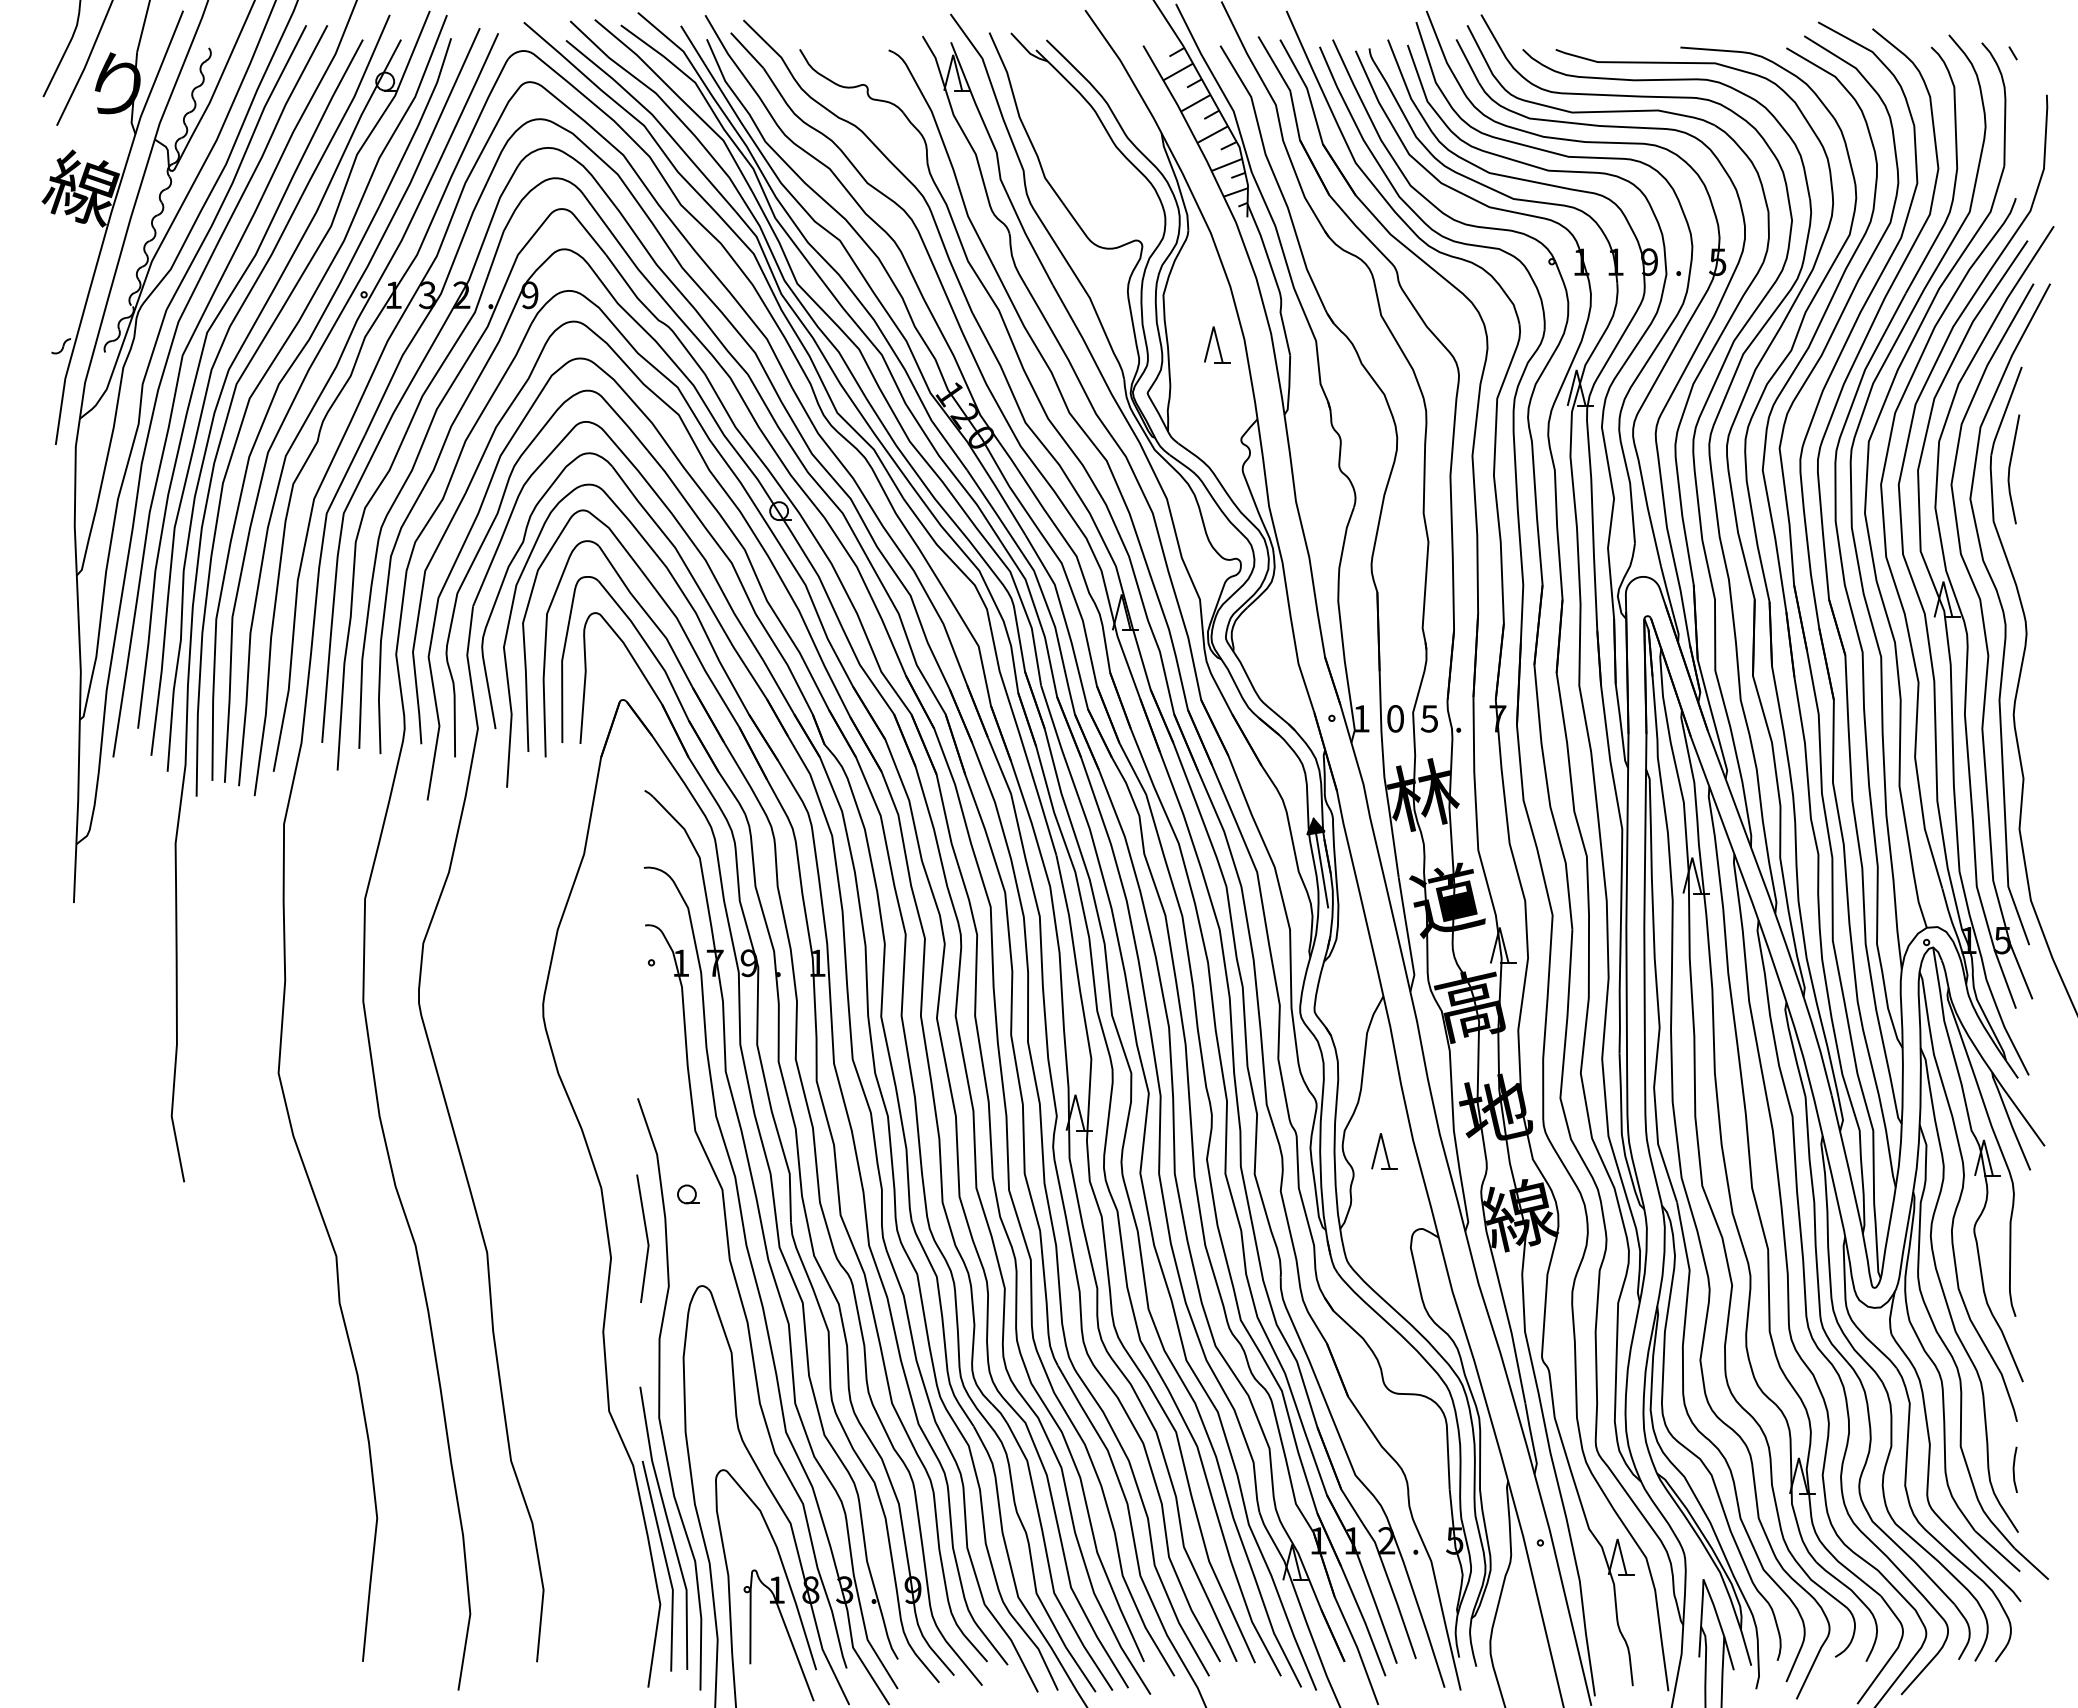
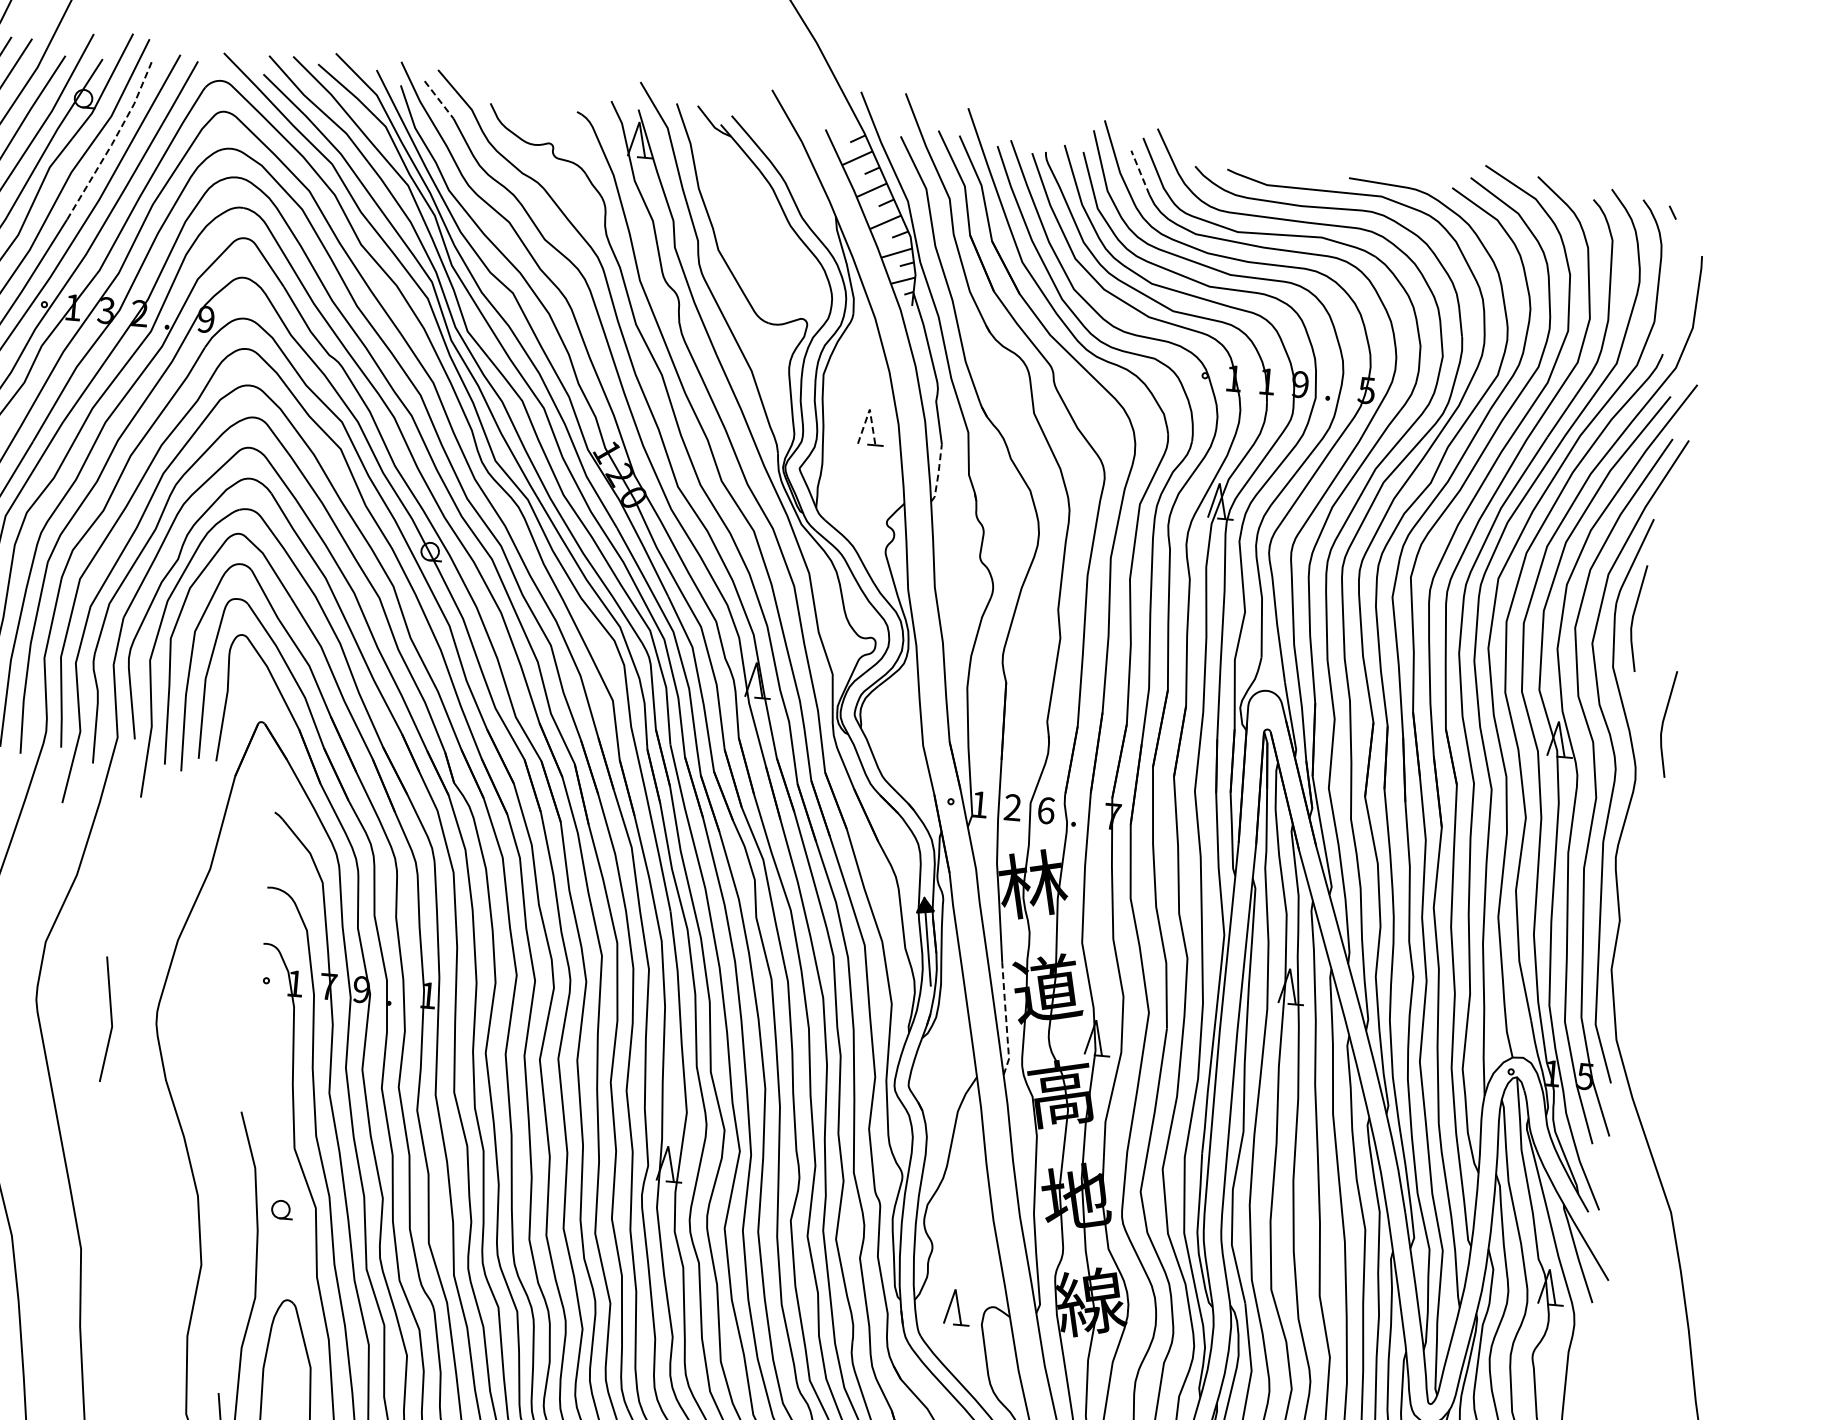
line: (747, 50) -> (439, 99), solid -> dashed
line: (1467, 60) -> (1140, 172), solid -> dashed
line: (419, 123) -> (113, 142), solid -> dashed
line: (1213, 326) -> (869, 409), solid -> dashed
line: (1289, 386) -> (938, 474), solid -> dashed
curve: (2050, 574) -> (1663, 723), added
text: (1395, 718) -> (1012, 807), 0 -> 2
text: (1429, 718) -> (1046, 810), 5 -> 6
line: (1407, 934) -> (1005, 1018), solid -> dashed
part: (1384, 1151) -> (957, 1307), moved
line: (646, 1238) -> (110, 1019), moved

